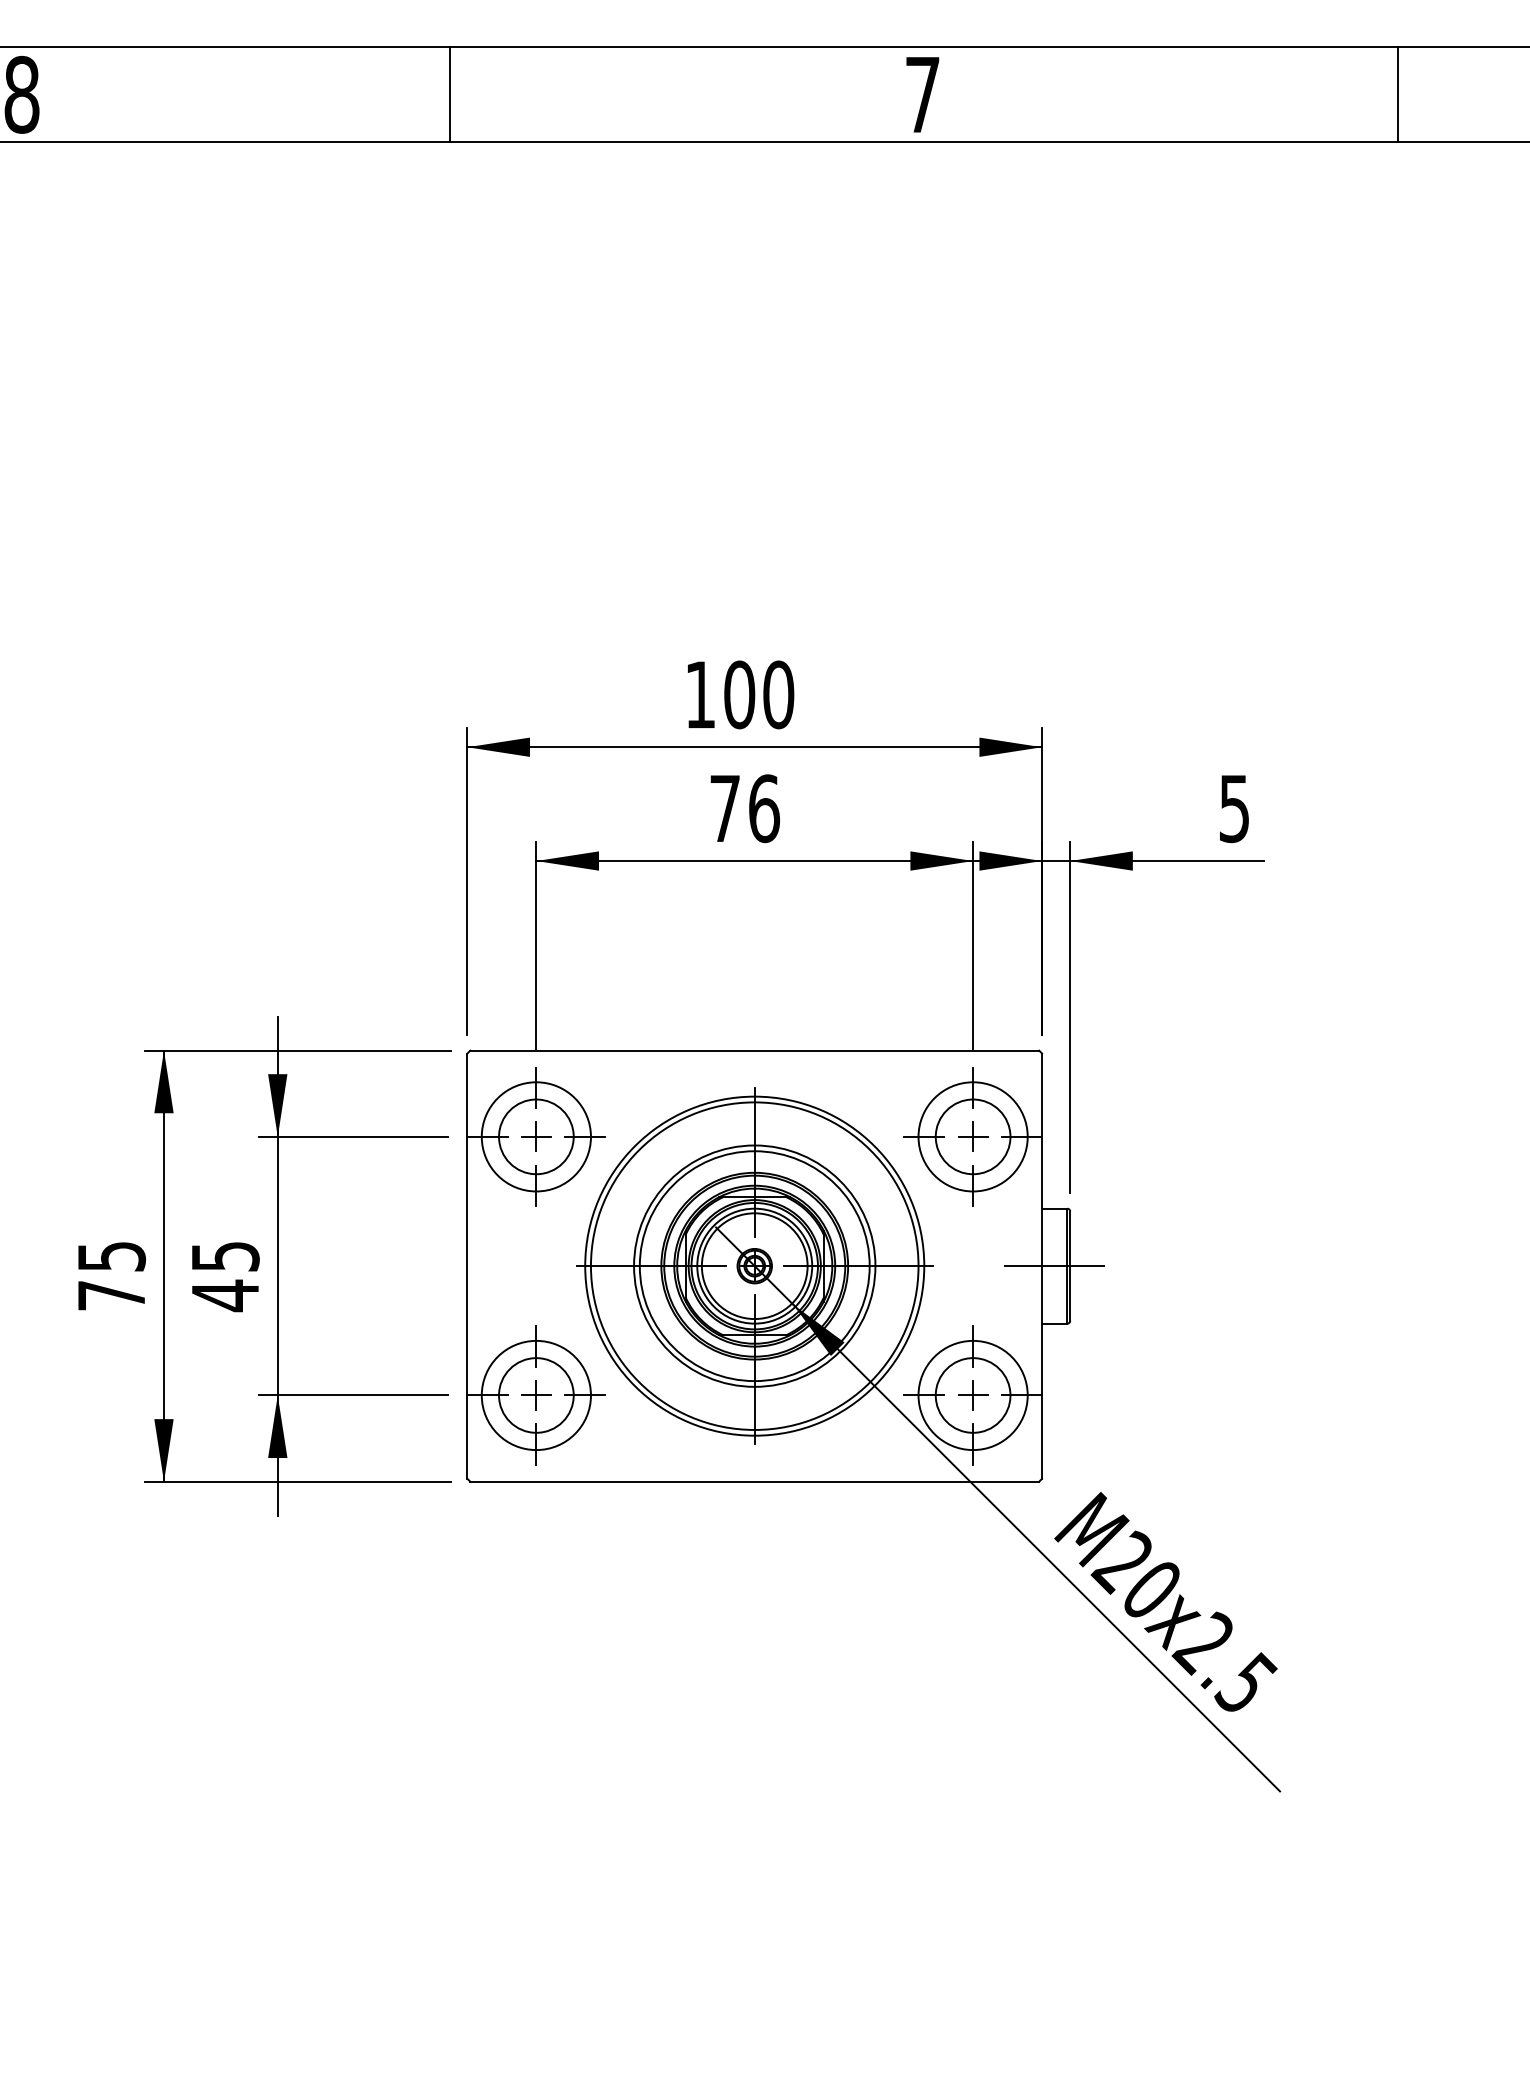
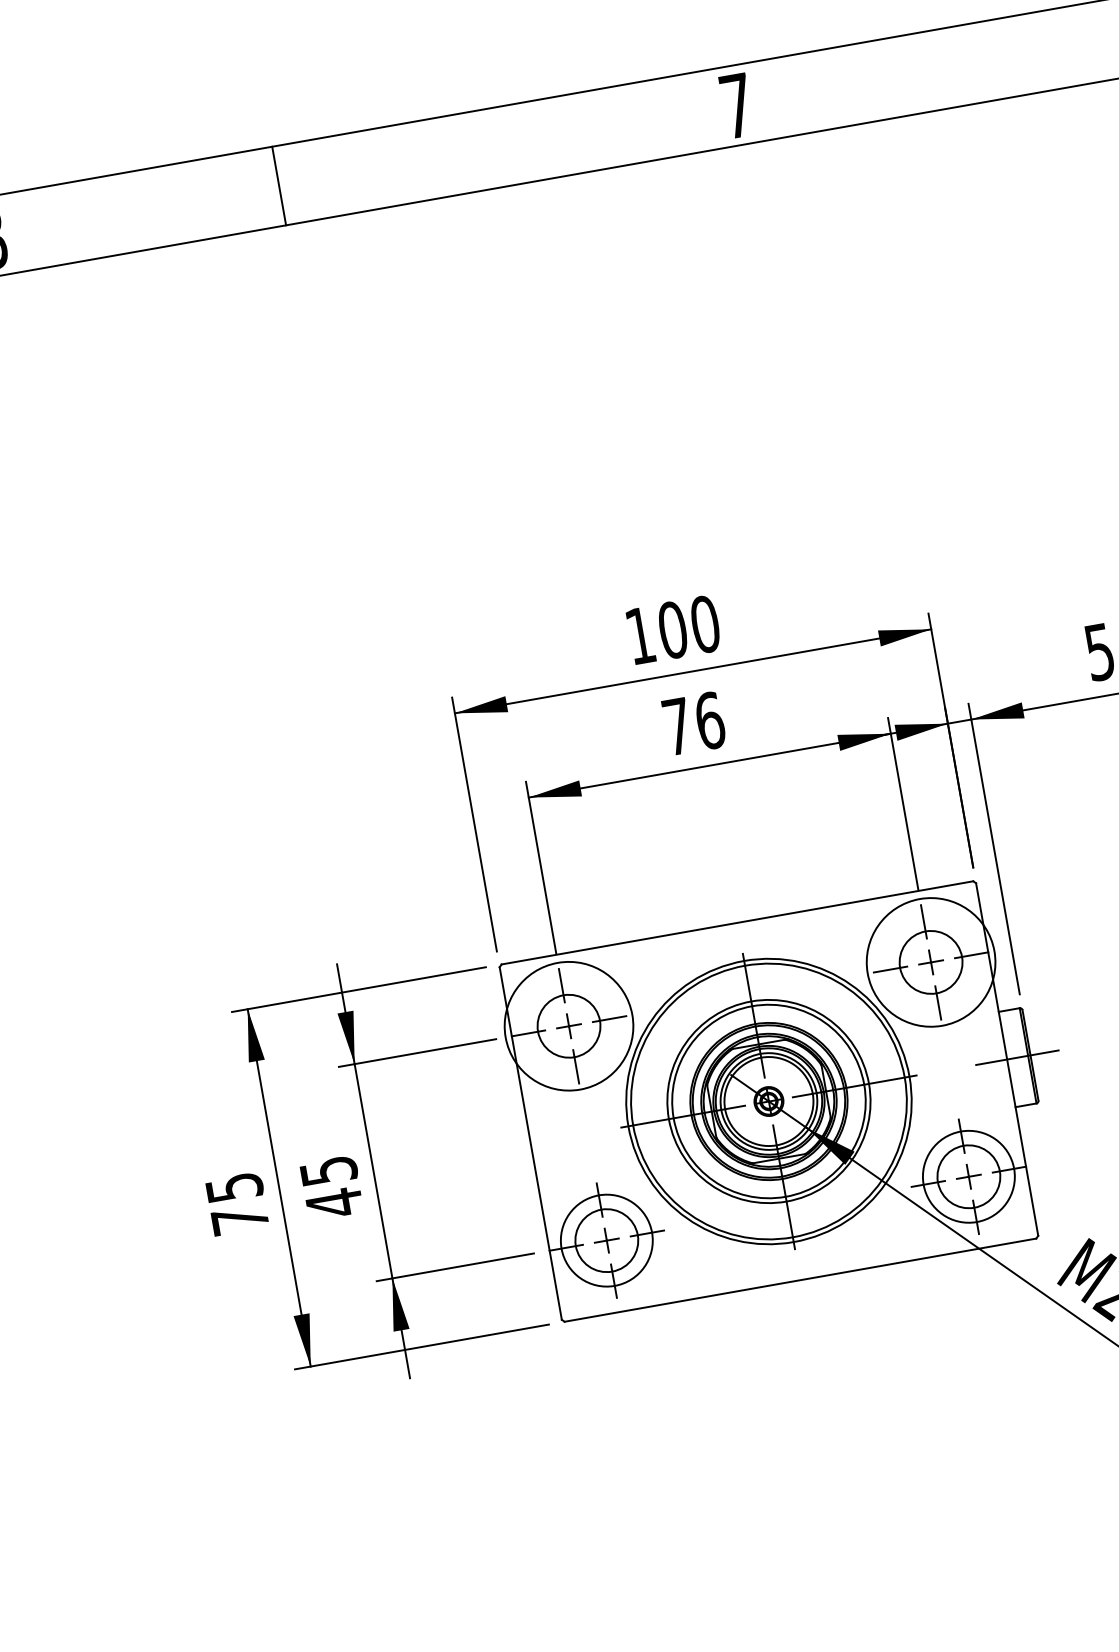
line: (449, 93) -> (278, 185), moved
circle: (535, 1136) -> (568, 1026), size x1.4
circle: (972, 1136) -> (930, 962), size x1.4

